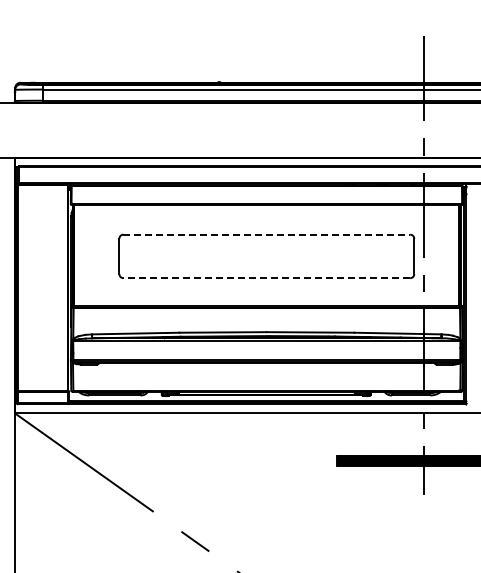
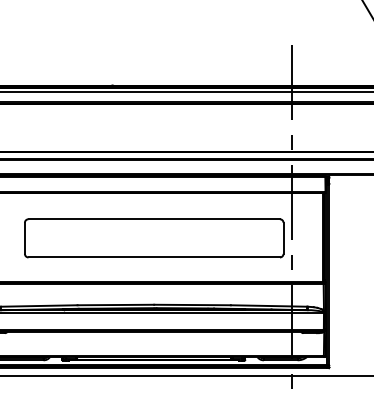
line: (267, 234) -> (154, 219), dashed -> solid
line: (266, 278) -> (153, 257), dashed -> solid

